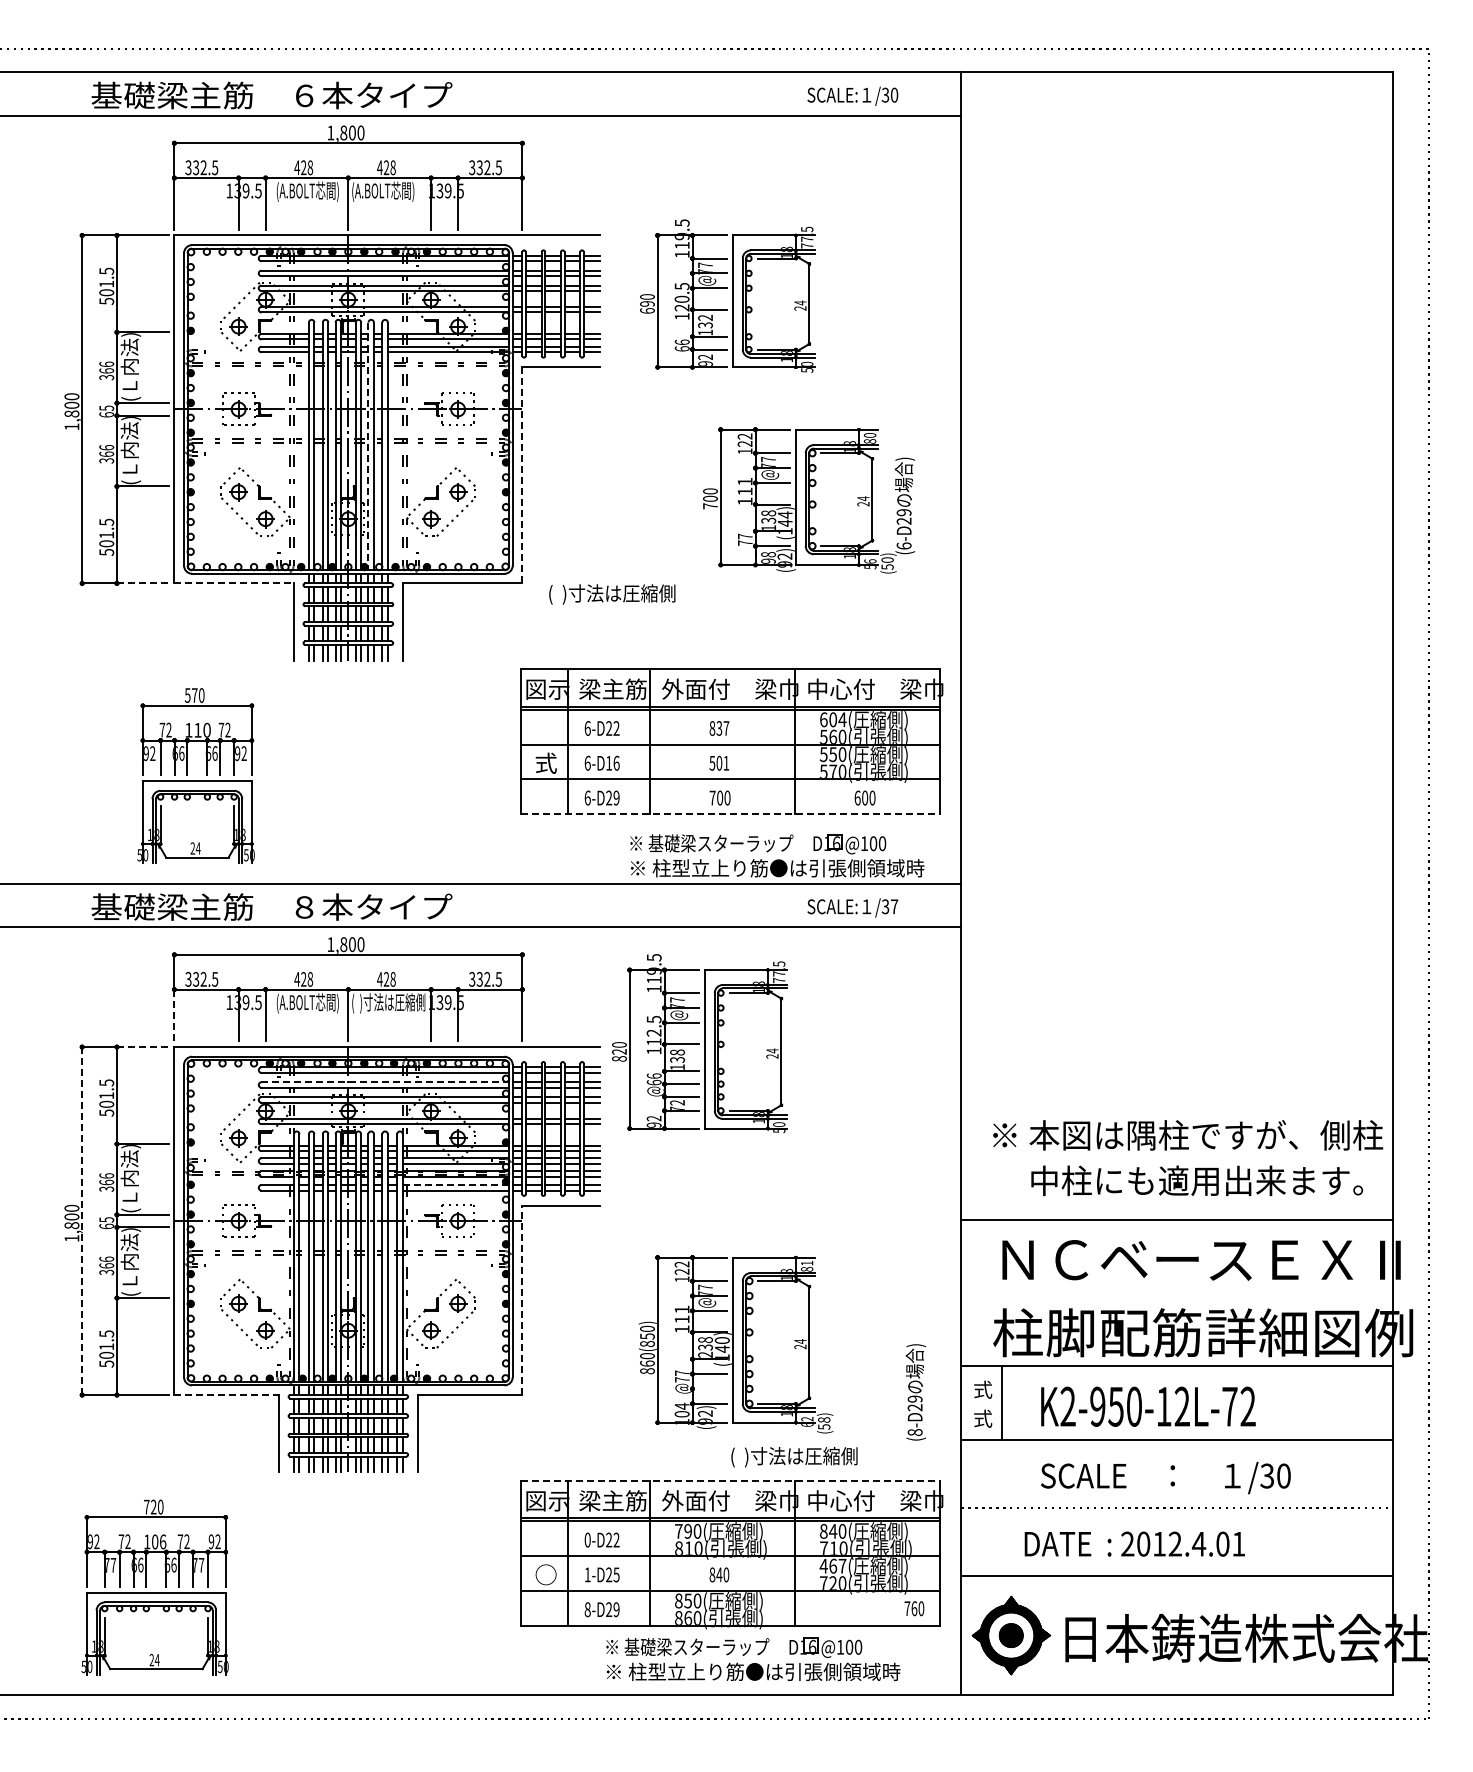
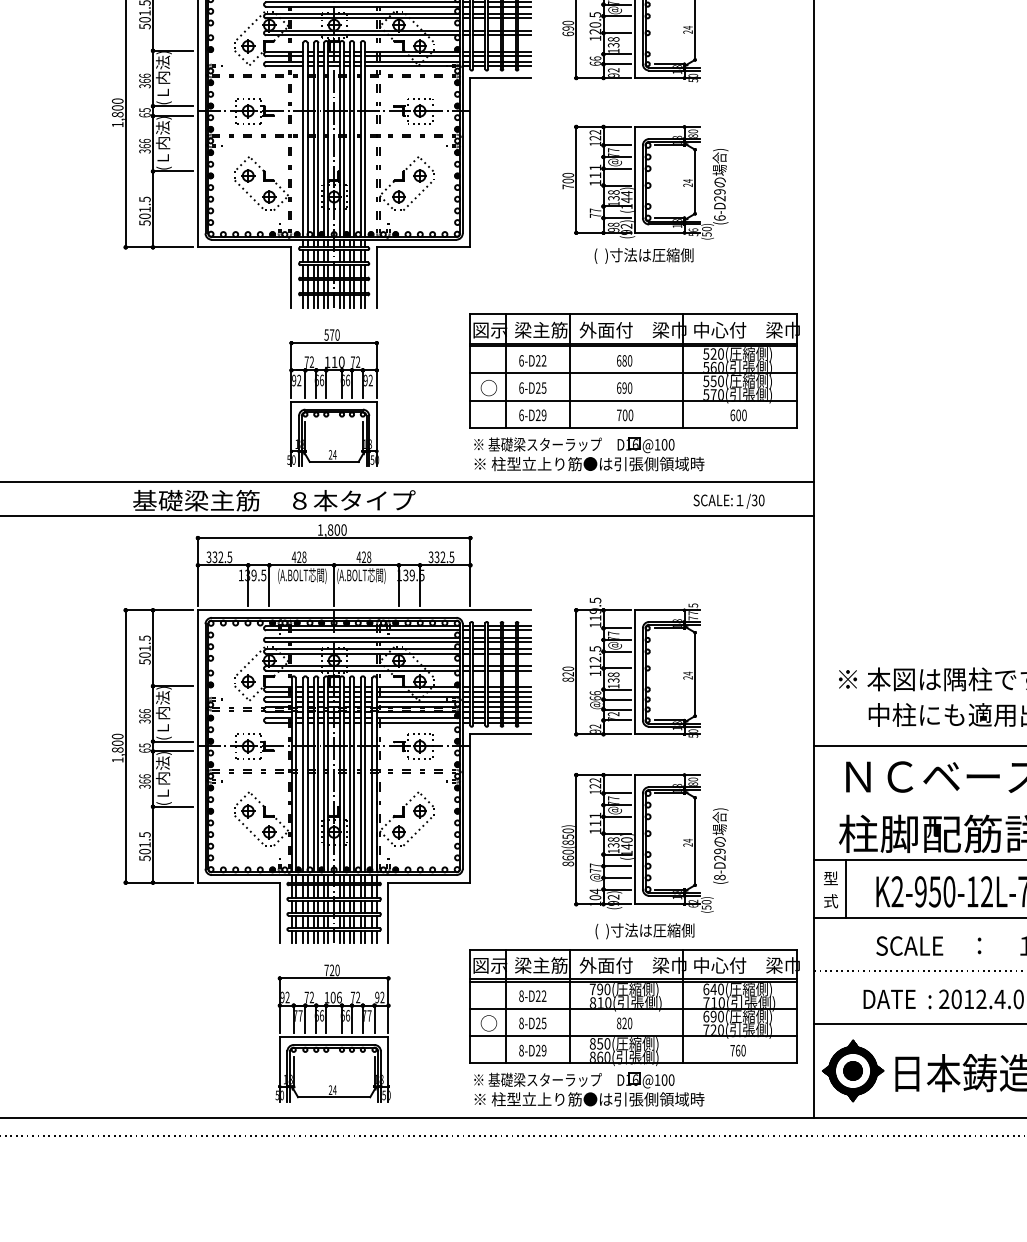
text: (705, 317) -> (613, 39), 132 -> 138
line: (368, 446) -> (349, 140), dashed -> solid
line: (522, 474) -> (470, 162), dashed -> solid
part: (809, 500) -> (645, 182), moved
line: (142, 583) -> (172, 247), dashed -> solid
line: (234, 583) -> (245, 247), dashed -> solid
text: (612, 594) -> (644, 255), moved
text: (832, 719) -> (713, 353), 604( -> 520(
text: (719, 728) -> (624, 360), 837 -> 680
text: (545, 762) -> (488, 387), 式 -> ○
text: (612, 762) -> (540, 387), 6-D16 -> 6-D25
text: (719, 762) -> (624, 387), 501 -> 690
part: (195, 775) -> (332, 397), moved
line: (730, 814) -> (633, 428), dashed -> solid
part: (777, 855) -> (589, 454), moved
text: (894, 906) -> (761, 500), /37 -> /30
text: (390, 1003) -> (367, 576), (  )寸法は圧縮側 -> (A.BOLT芯間)
line: (174, 1015) -> (198, 585), dashed -> solid
part: (699, 1043) -> (630, 667), moved
line: (142, 1047) -> (172, 610), dashed -> solid
line: (385, 1082) -> (363, 637), dashed -> solid
line: (456, 1185) -> (418, 718), dashed -> solid
line: (82, 1221) -> (126, 746), dashed -> solid
text: (806, 1262) -> (692, 778), 81 -> 80
line: (522, 1300) -> (470, 808), dashed -> solid
text: (705, 1354) -> (613, 850), 238 -> 138
line: (709, 1388) -> (616, 877), added
text: (983, 1389) -> (831, 878), 式 -> 型
text: (915, 1392) -> (720, 846), moved
line: (227, 1395) -> (239, 883), dashed -> solid
text: (824, 1419) -> (706, 901), (58) -> (50)
text: (794, 1457) -> (645, 931), moved
line: (730, 1480) -> (633, 949), dashed -> solid
text: (823, 1531) -> (706, 989), 840( -> 640(
text: (587, 1540) -> (521, 996), 0-D22 -> 8-D22
text: (832, 1565) -> (713, 1016), 467( -> 690(
text: (587, 1574) -> (521, 1023), 1-D25 -> 8-D25
text: (719, 1574) -> (624, 1023), 840 -> 820
part: (154, 1587) -> (332, 1033), moved
text: (914, 1608) -> (738, 1050), moved
part: (753, 1658) -> (589, 1088), moved

